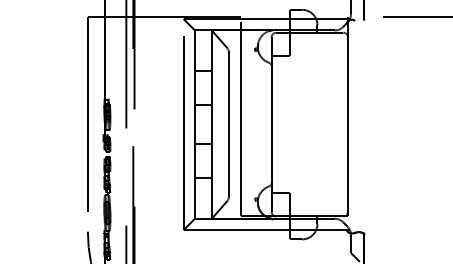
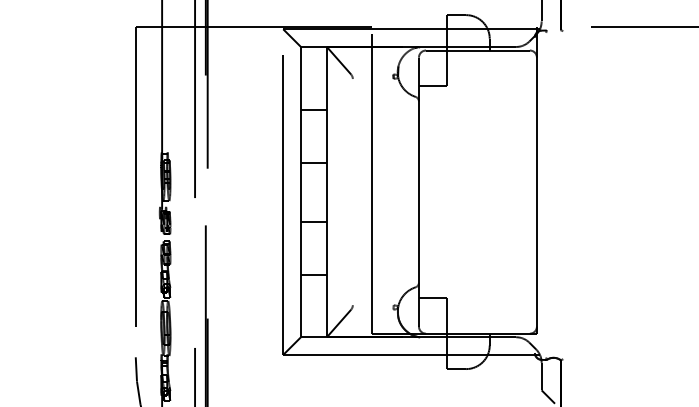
line: (228, 124) -> (352, 191), removed

